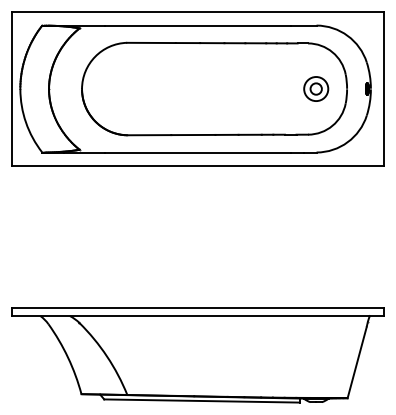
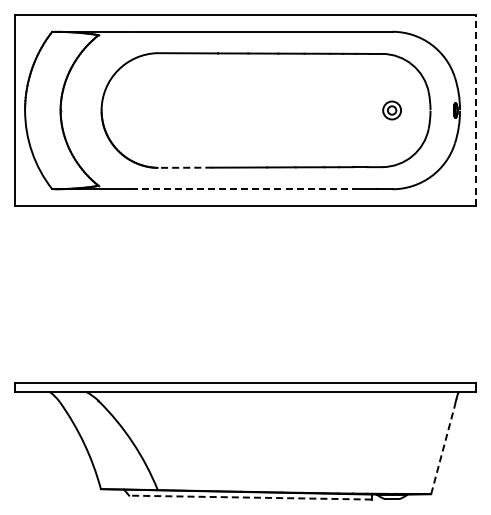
part: (315, 89) -> (391, 110), size x0.6
line: (384, 89) -> (476, 110), solid -> dashed
line: (148, 134) -> (184, 167), solid -> dashed
line: (198, 152) -> (245, 189), solid -> dashed
line: (356, 363) -> (442, 450), solid -> dashed
line: (201, 400) -> (249, 497), solid -> dashed

